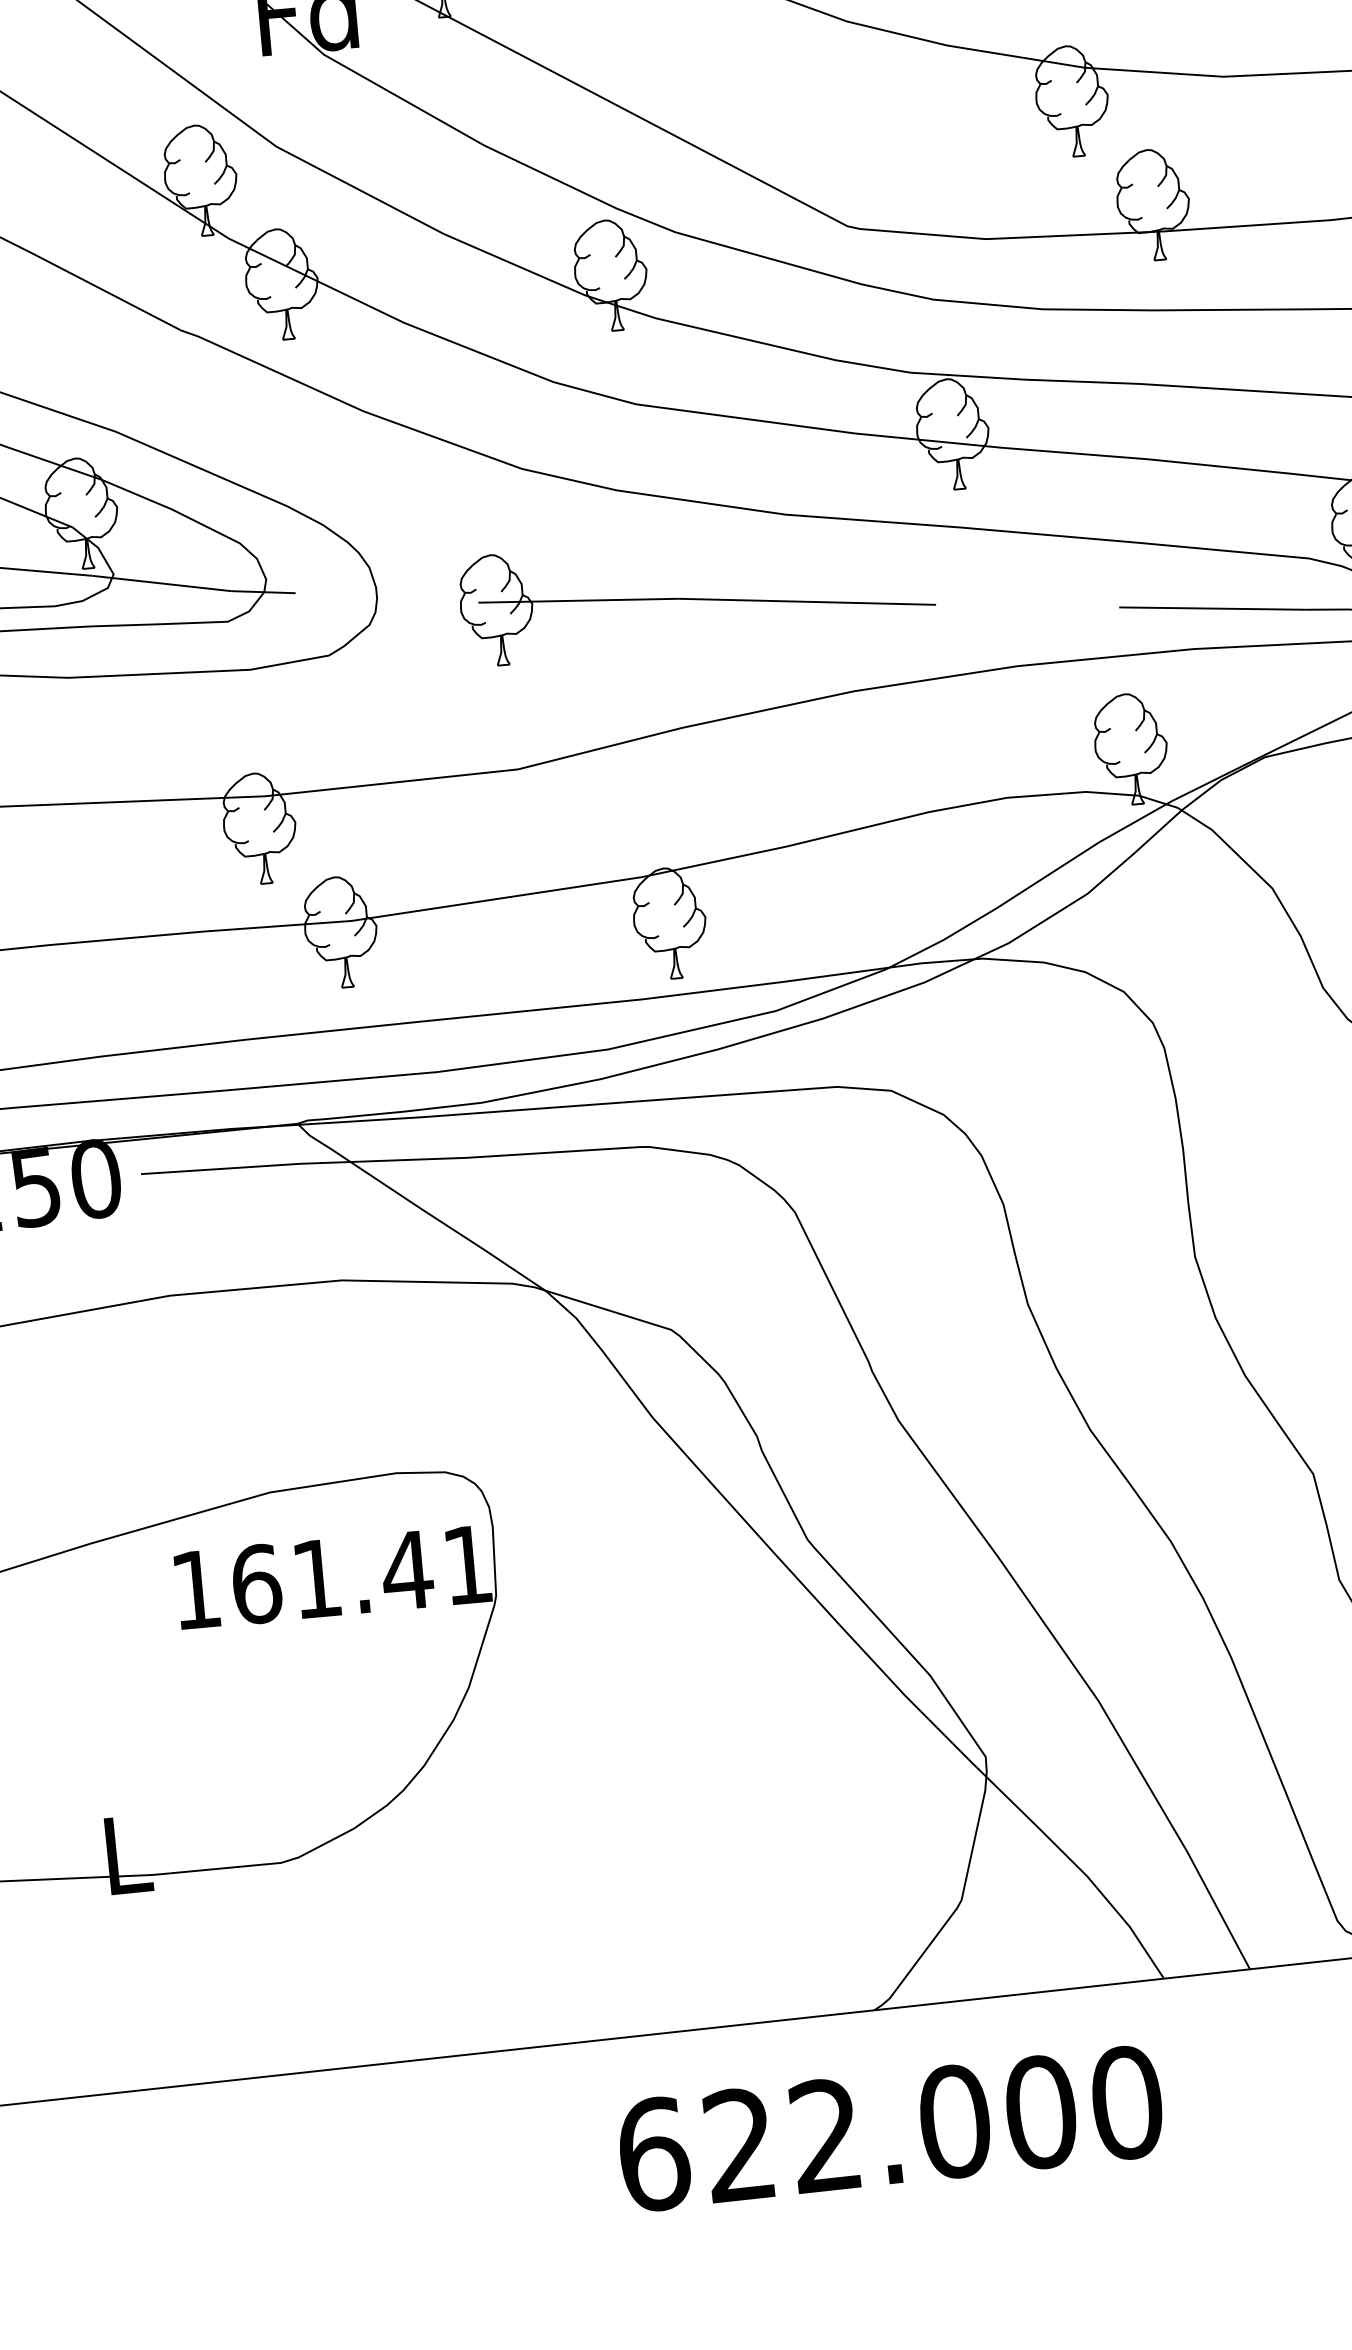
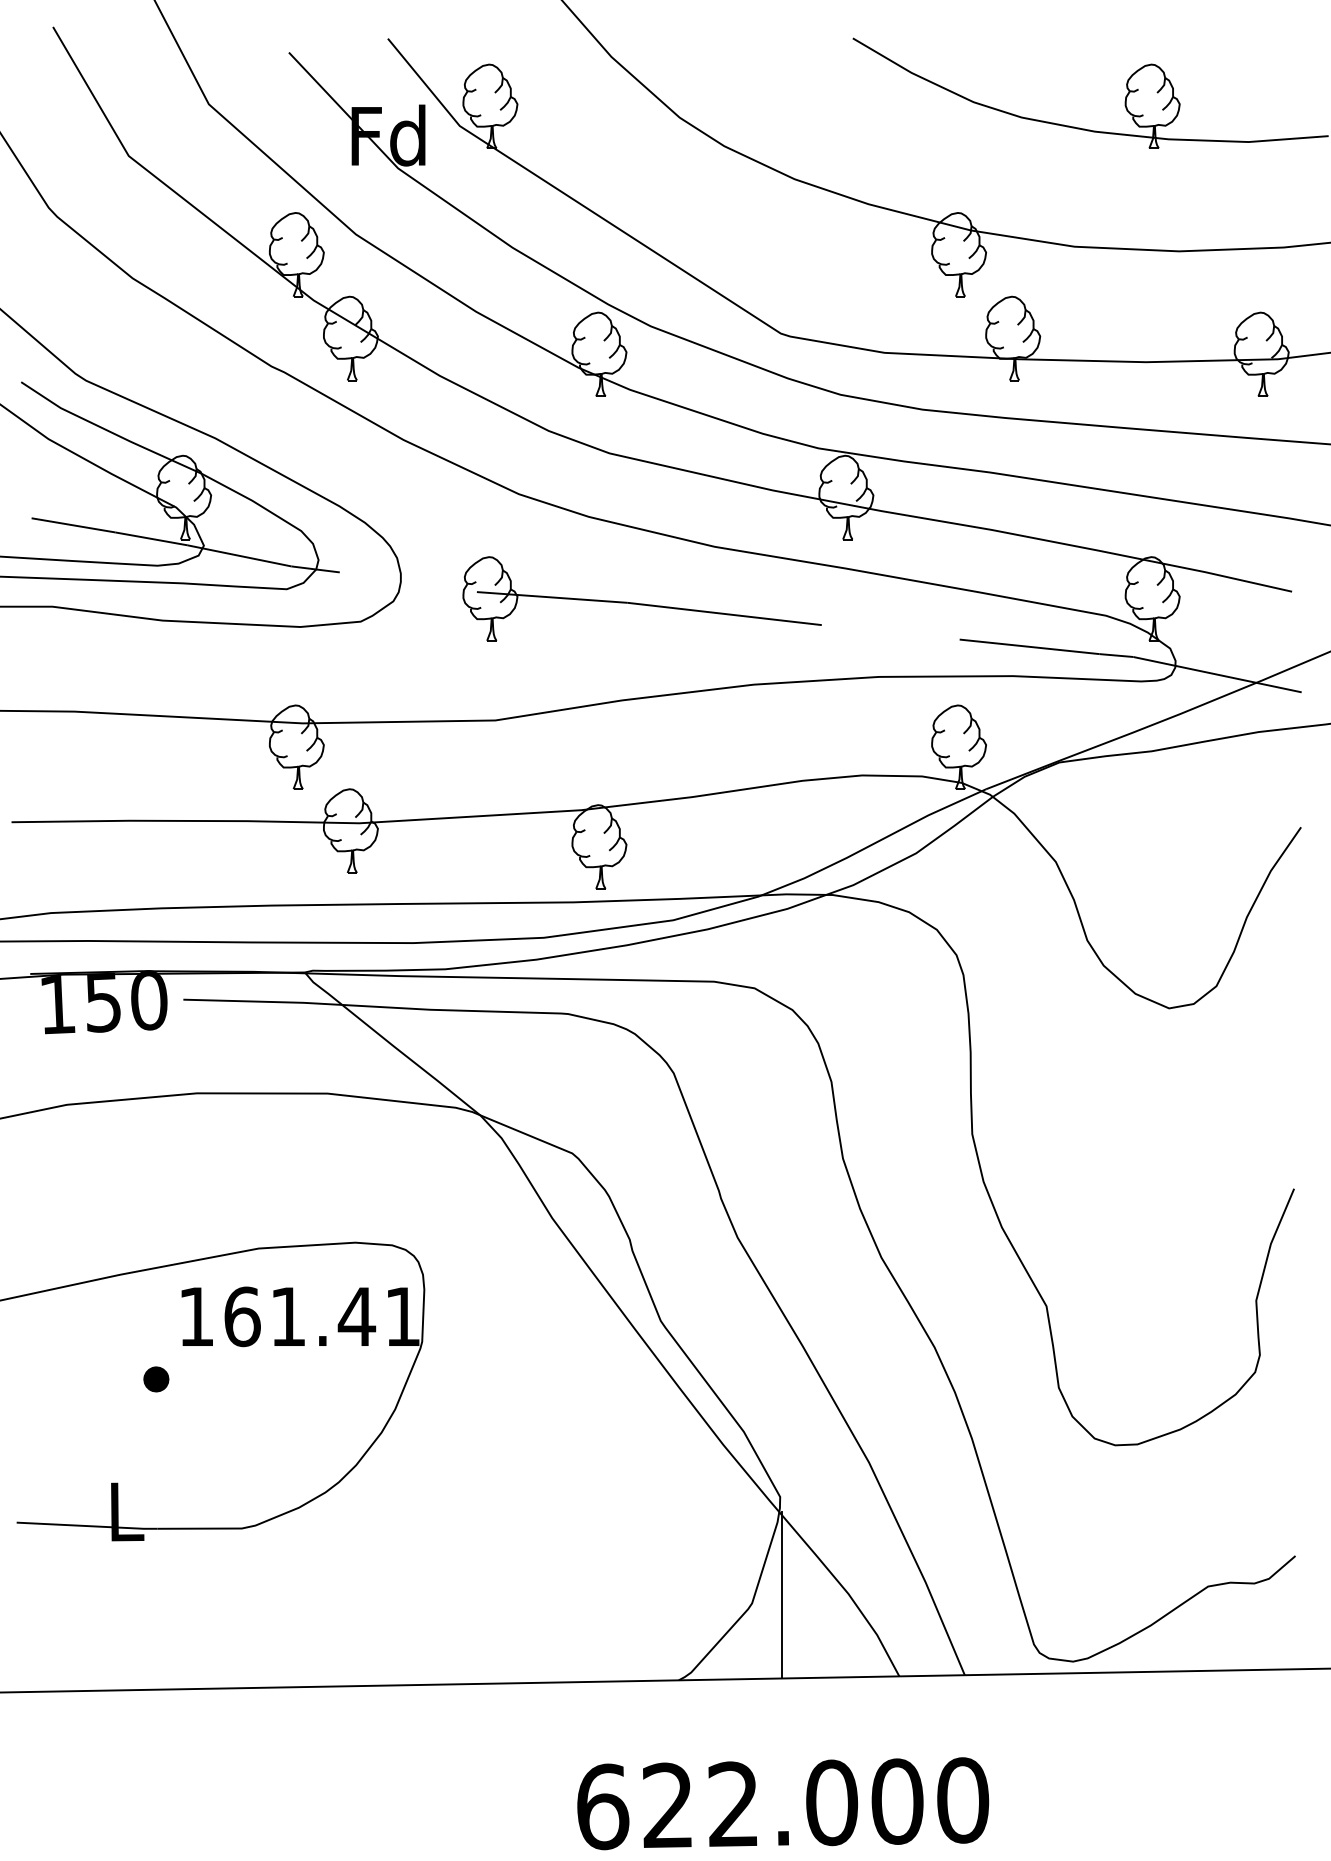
part: (151, 1677) -> (156, 1379), added
line: (1000, 1884) -> (782, 1594), added
text: (891, 2128) -> (783, 1803), moved

